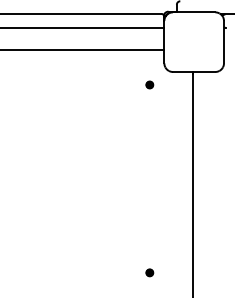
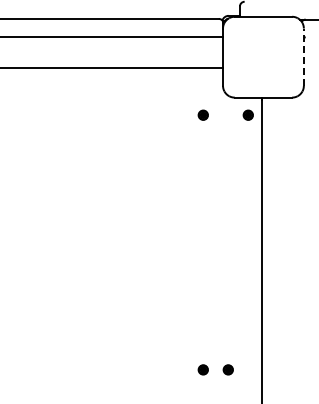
line: (223, 42) -> (303, 57), solid -> dashed
part: (182, 84) -> (247, 114), added
part: (167, 272) -> (227, 369), added

